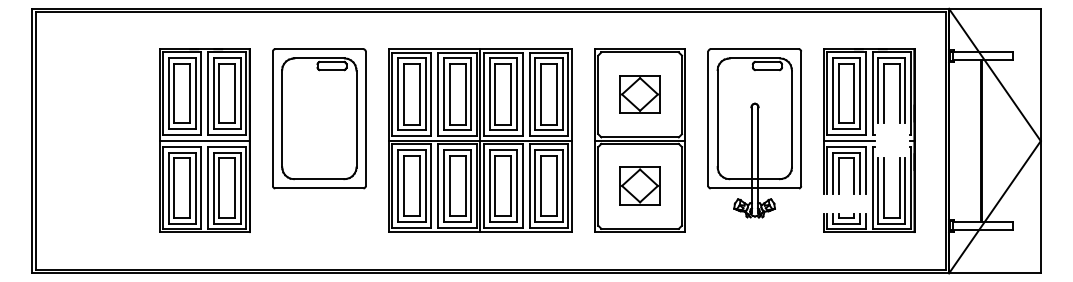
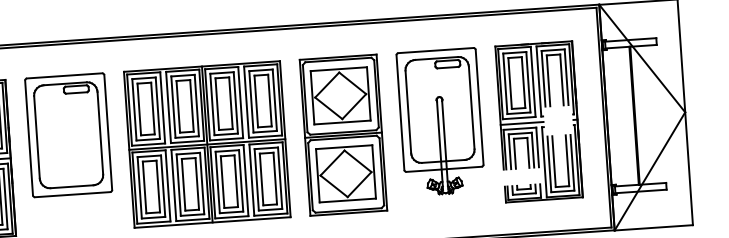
part: (639, 94) -> (340, 95), size x1.67
part: (639, 185) -> (345, 173), size x1.67

